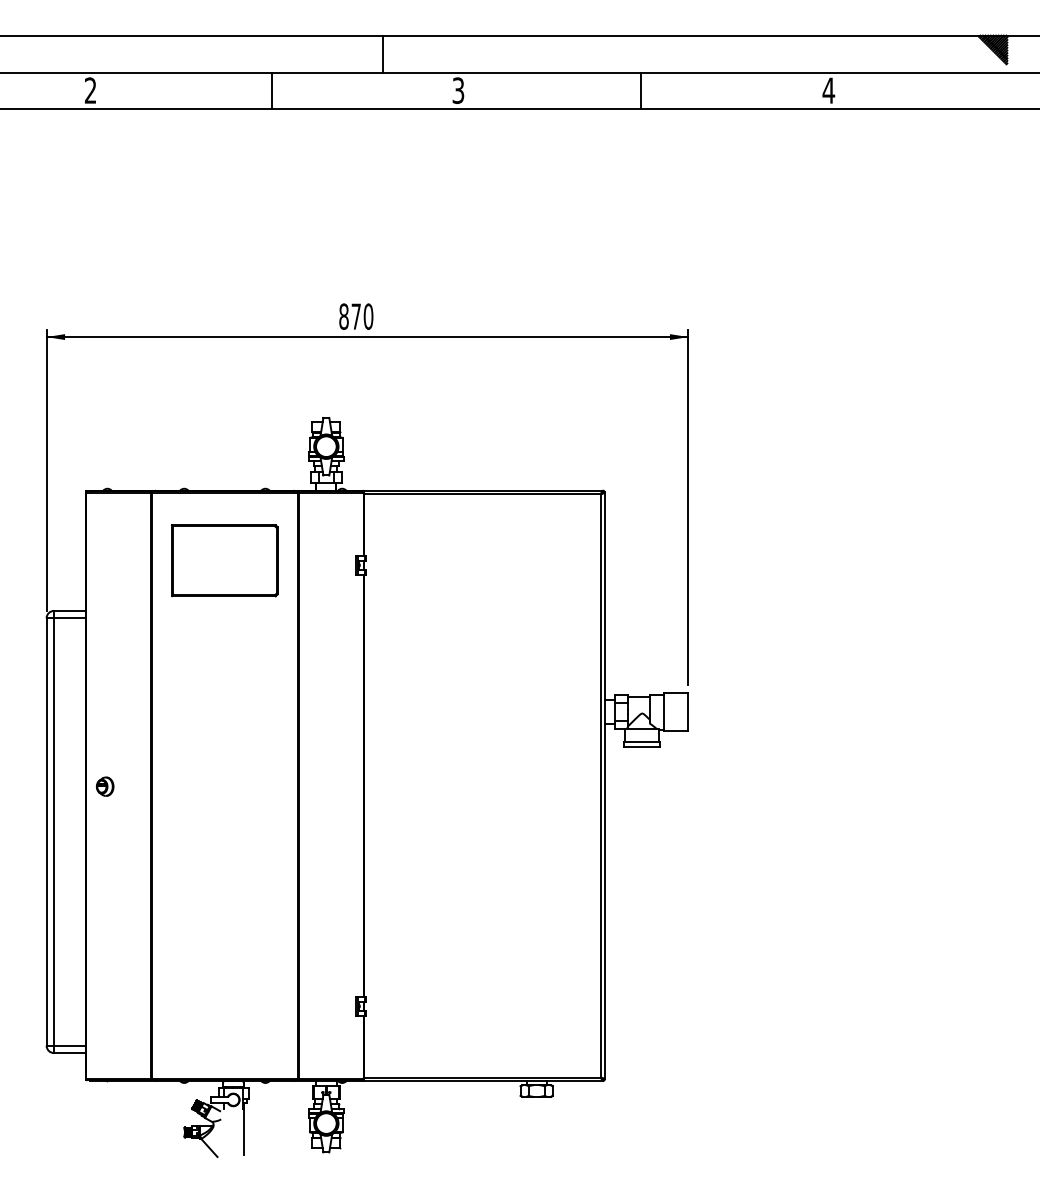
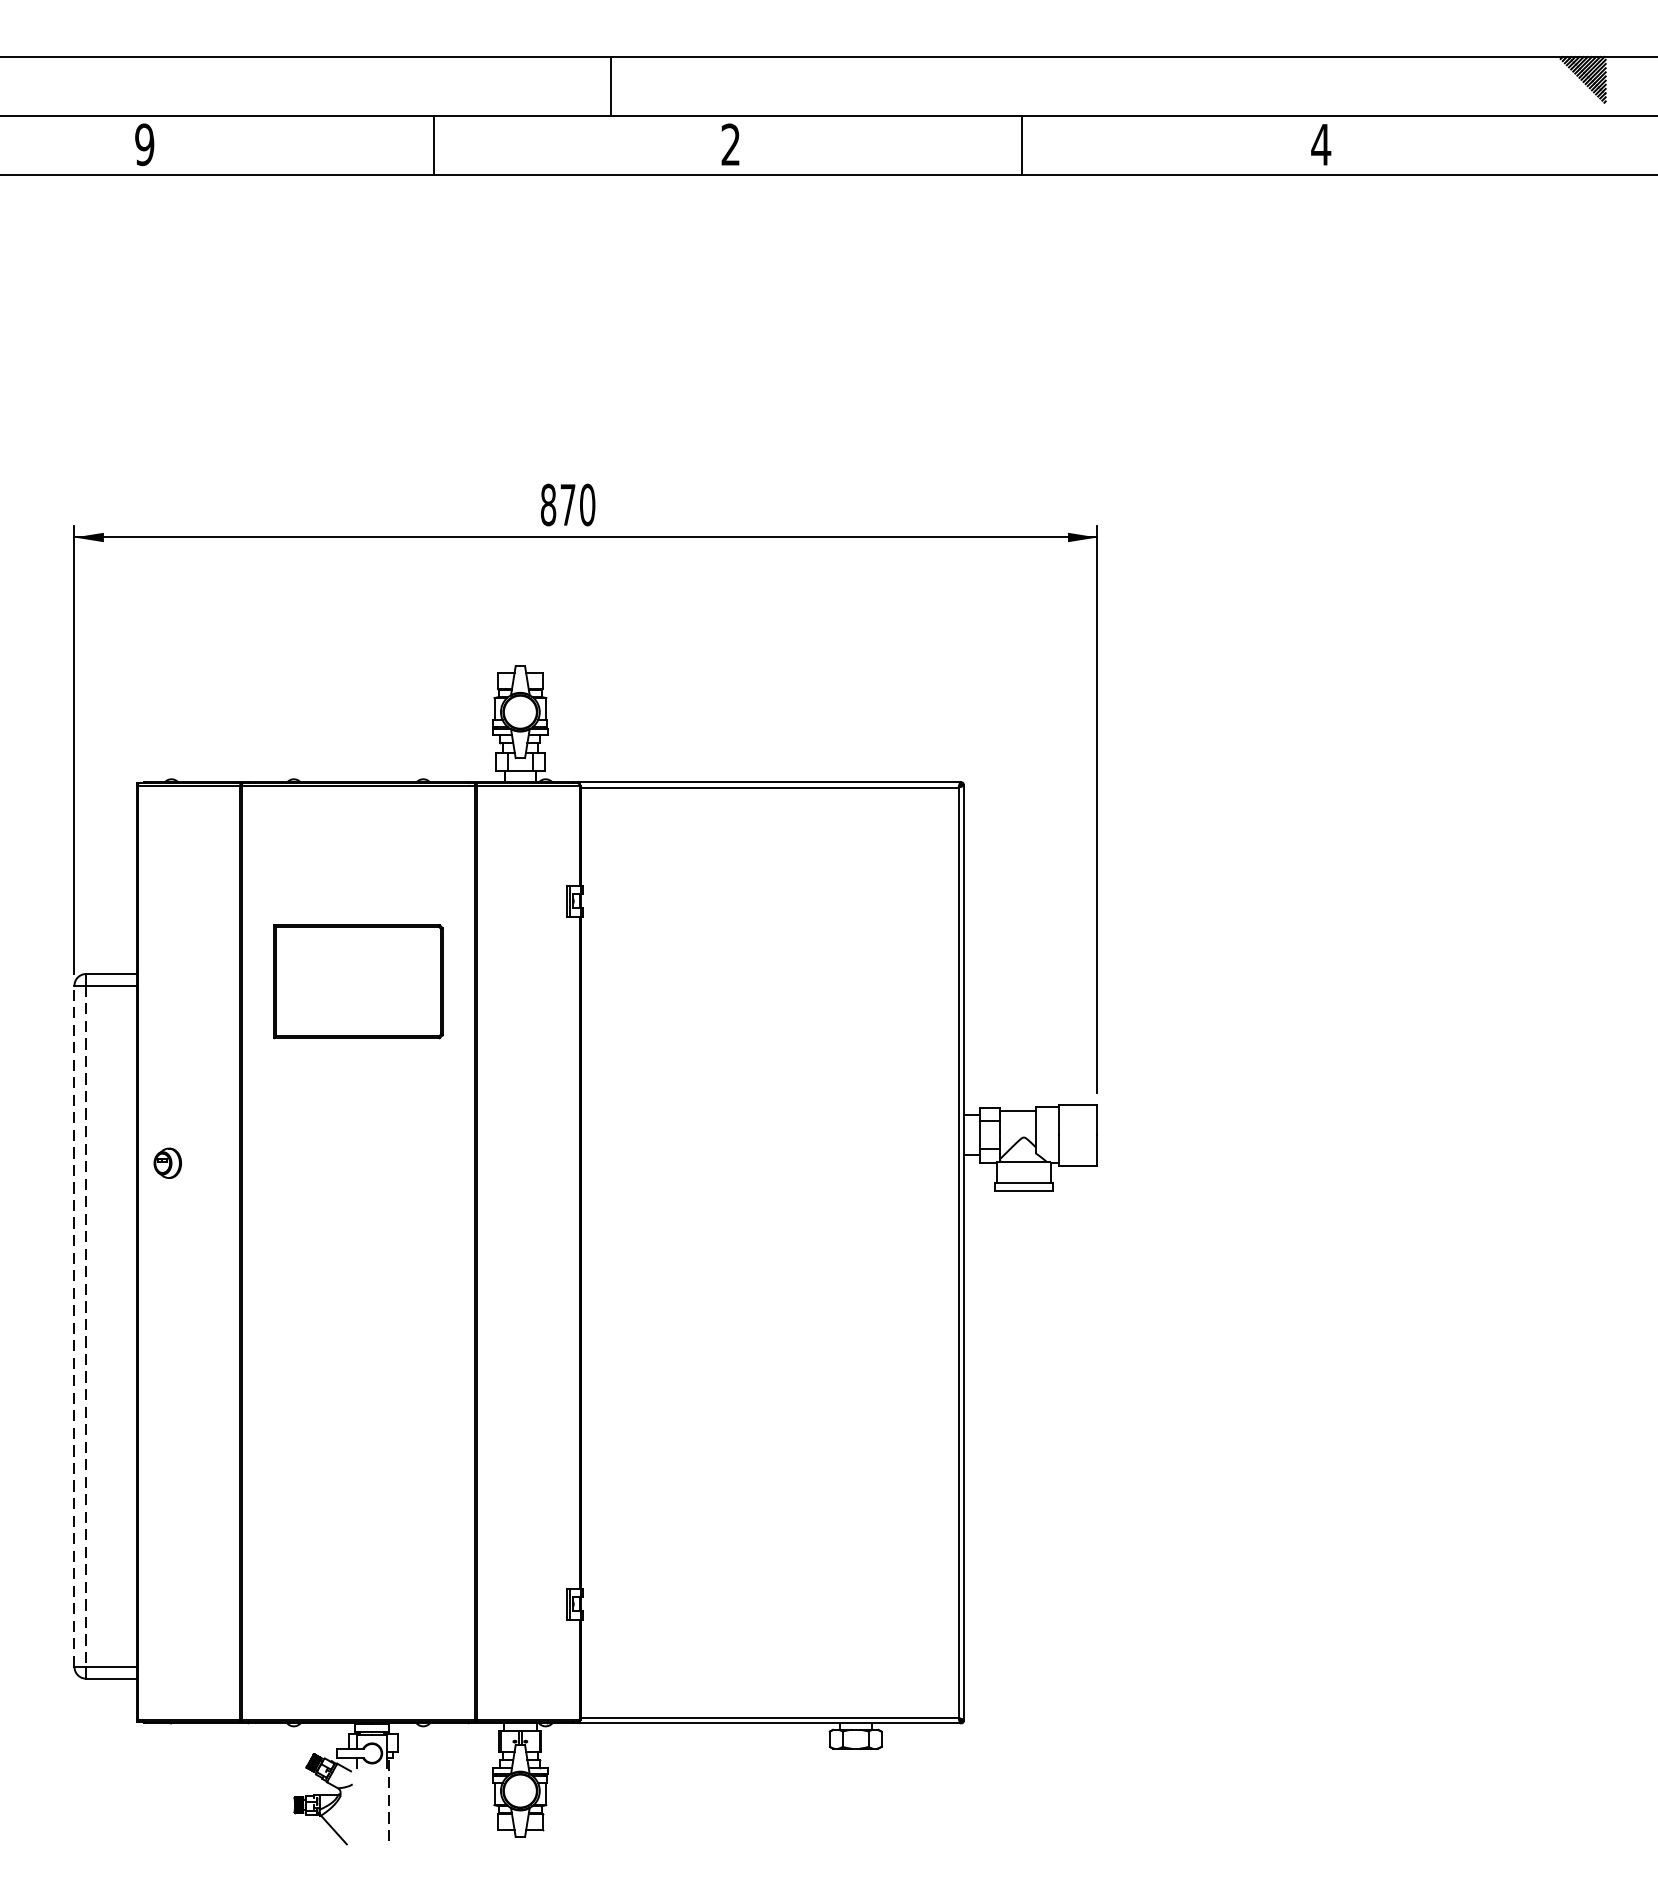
text: (90, 90) -> (144, 144), 2 -> 9
text: (458, 90) -> (730, 144), 3 -> 2
part: (224, 560) -> (358, 981), moved
part: (104, 786) -> (166, 1162), moved
line: (46, 832) -> (74, 1327), solid -> dashed
line: (54, 832) -> (87, 1327), solid -> dashed
line: (243, 1128) -> (388, 1798), solid -> dashed

